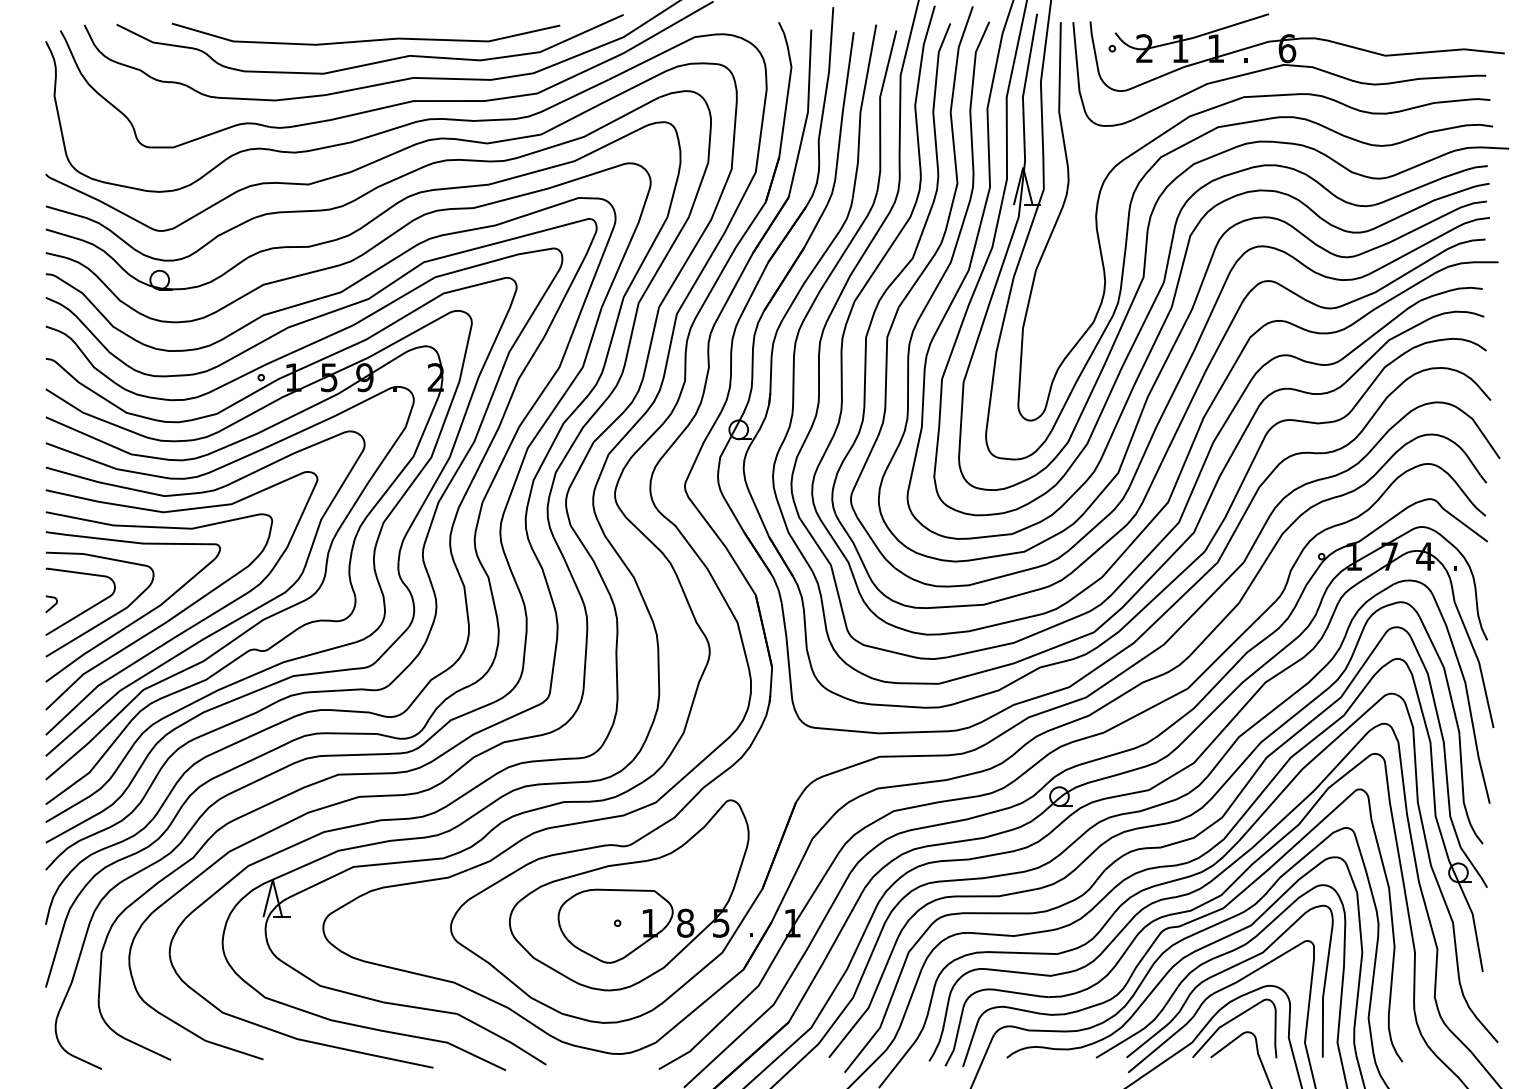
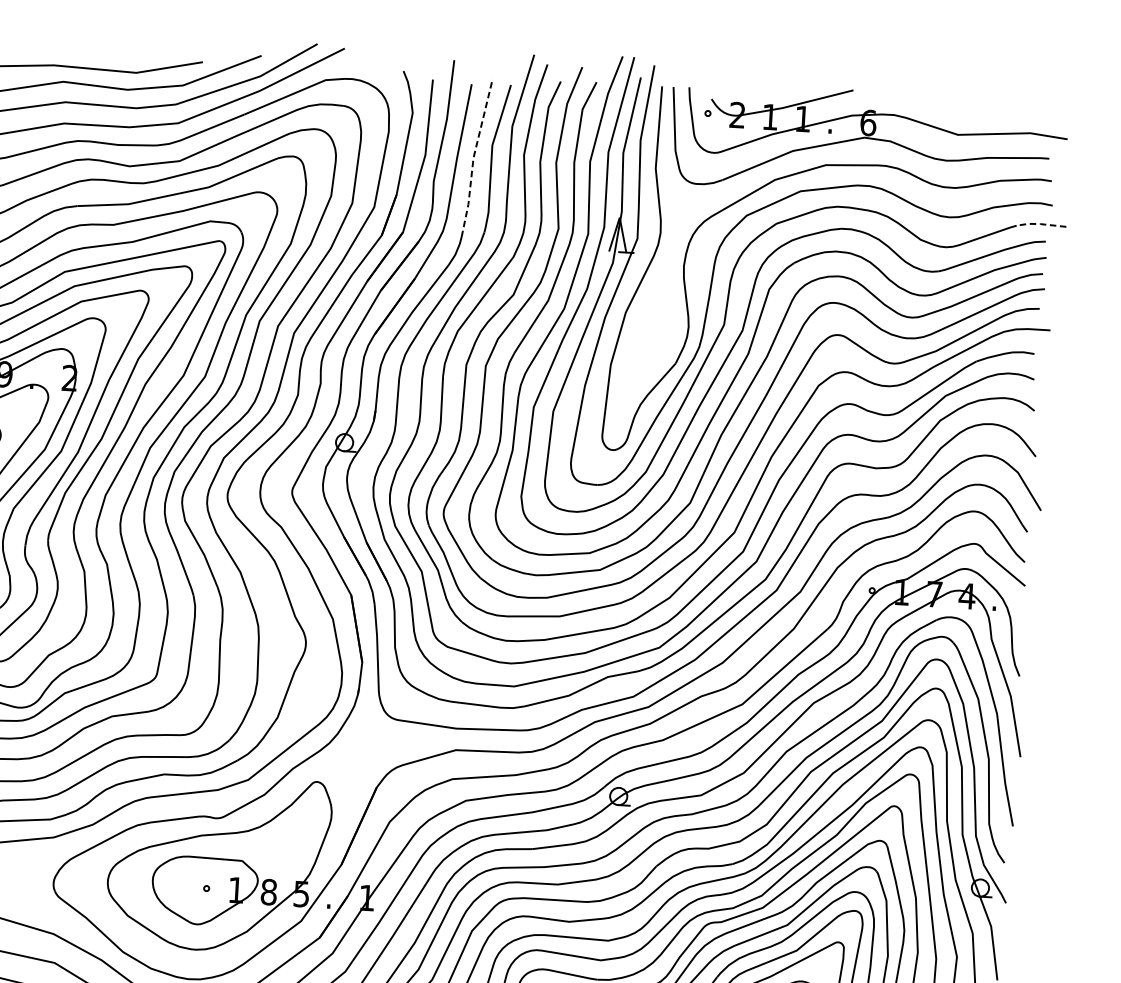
line: (860, 112) -> (473, 158), solid -> dashed
line: (1480, 147) -> (1040, 224), solid -> dashed

